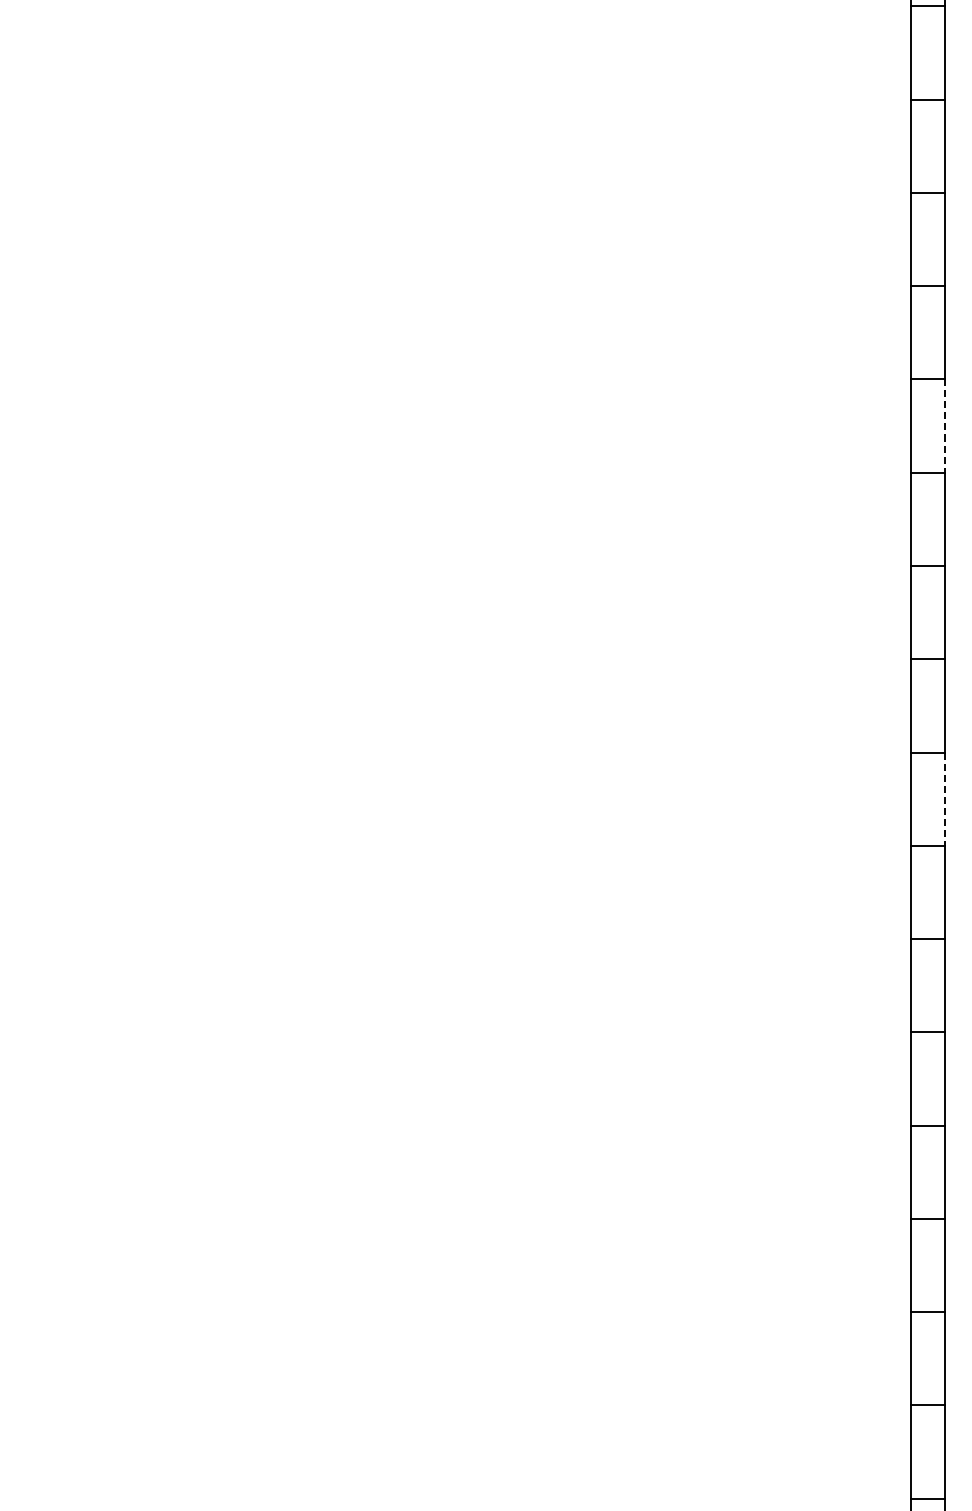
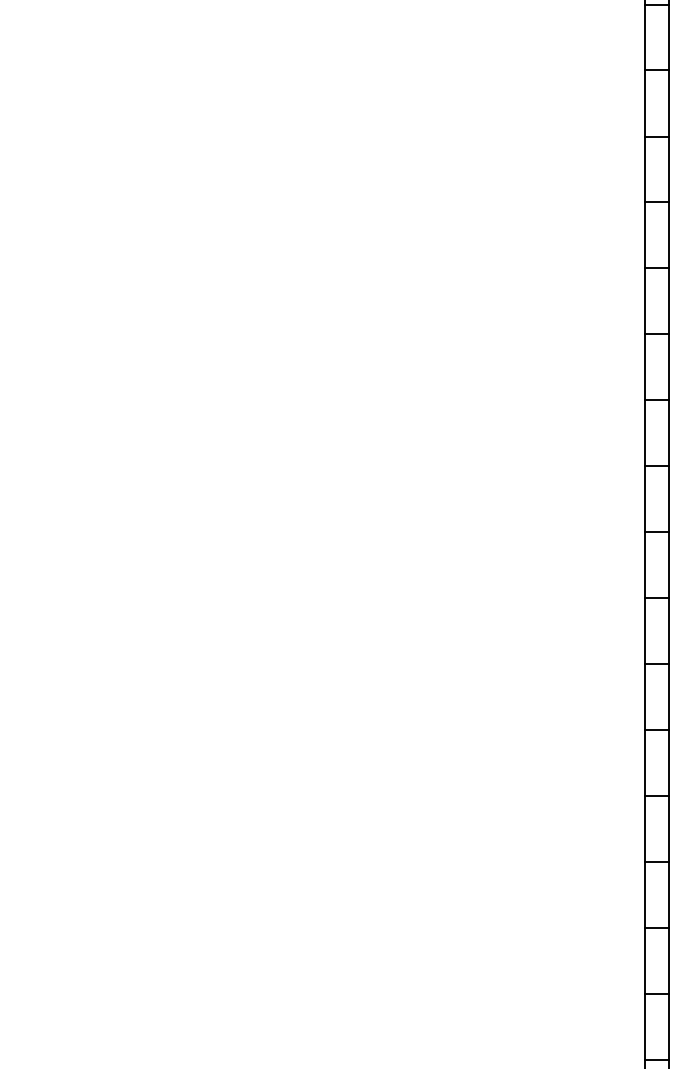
line: (945, 426) -> (669, 301), dashed -> solid
line: (945, 799) -> (669, 565), dashed -> solid

